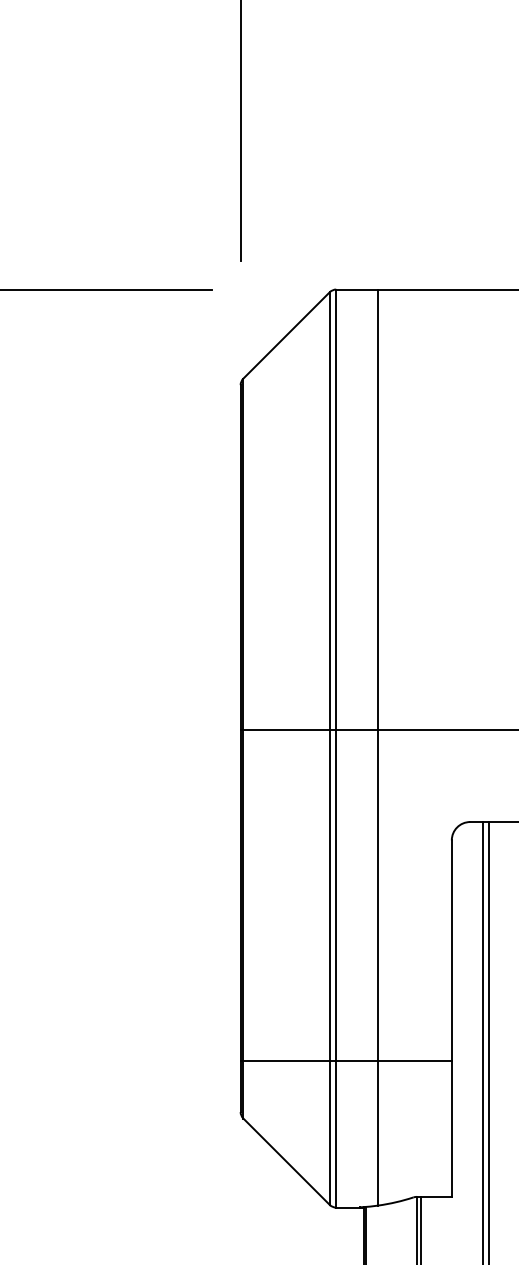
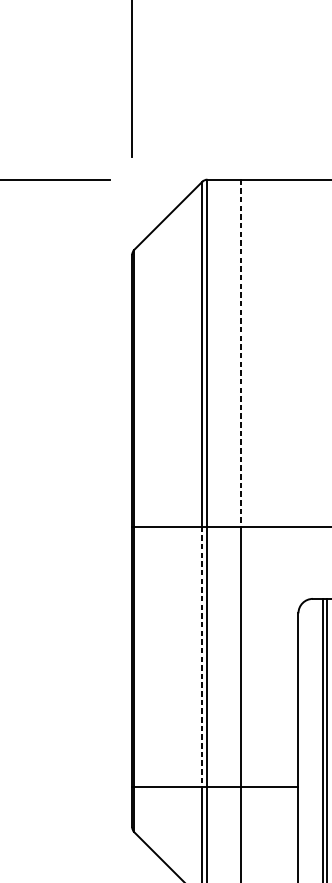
line: (378, 510) -> (240, 353), solid -> dashed
line: (329, 895) -> (202, 656), solid -> dashed

